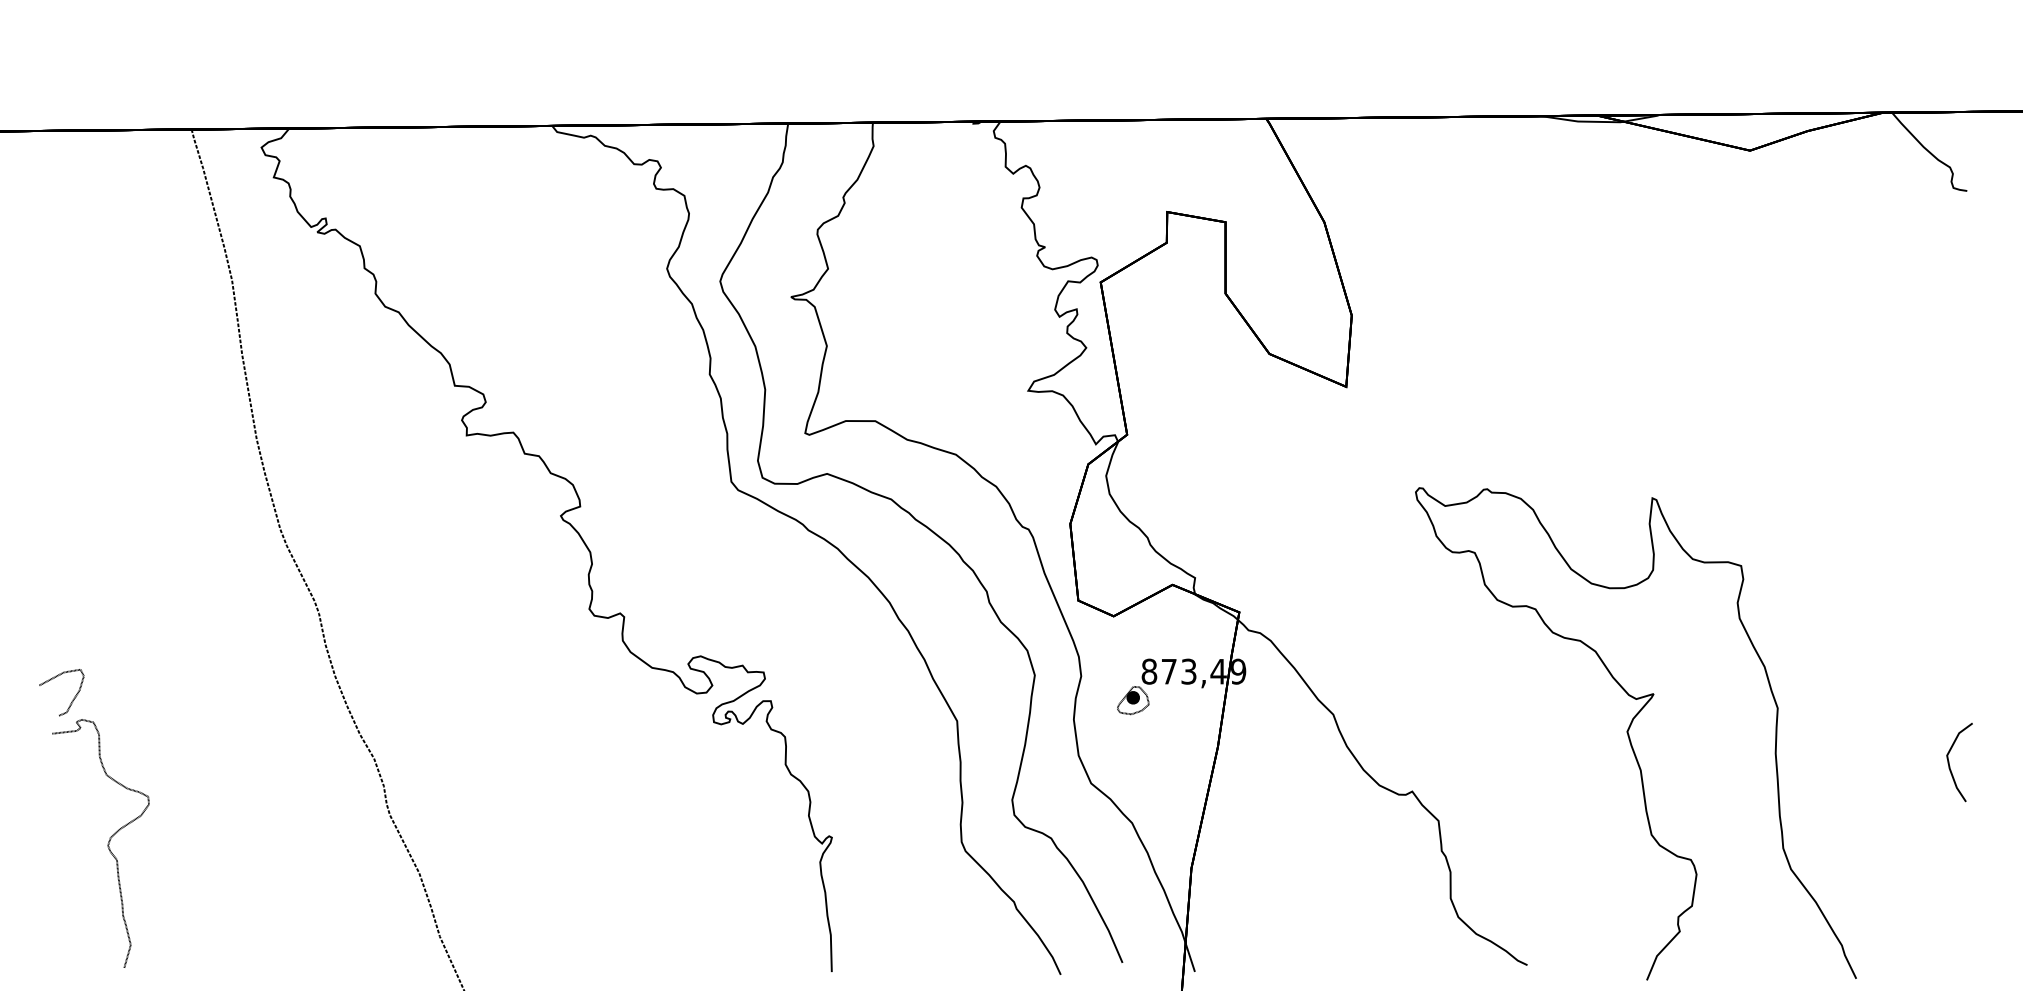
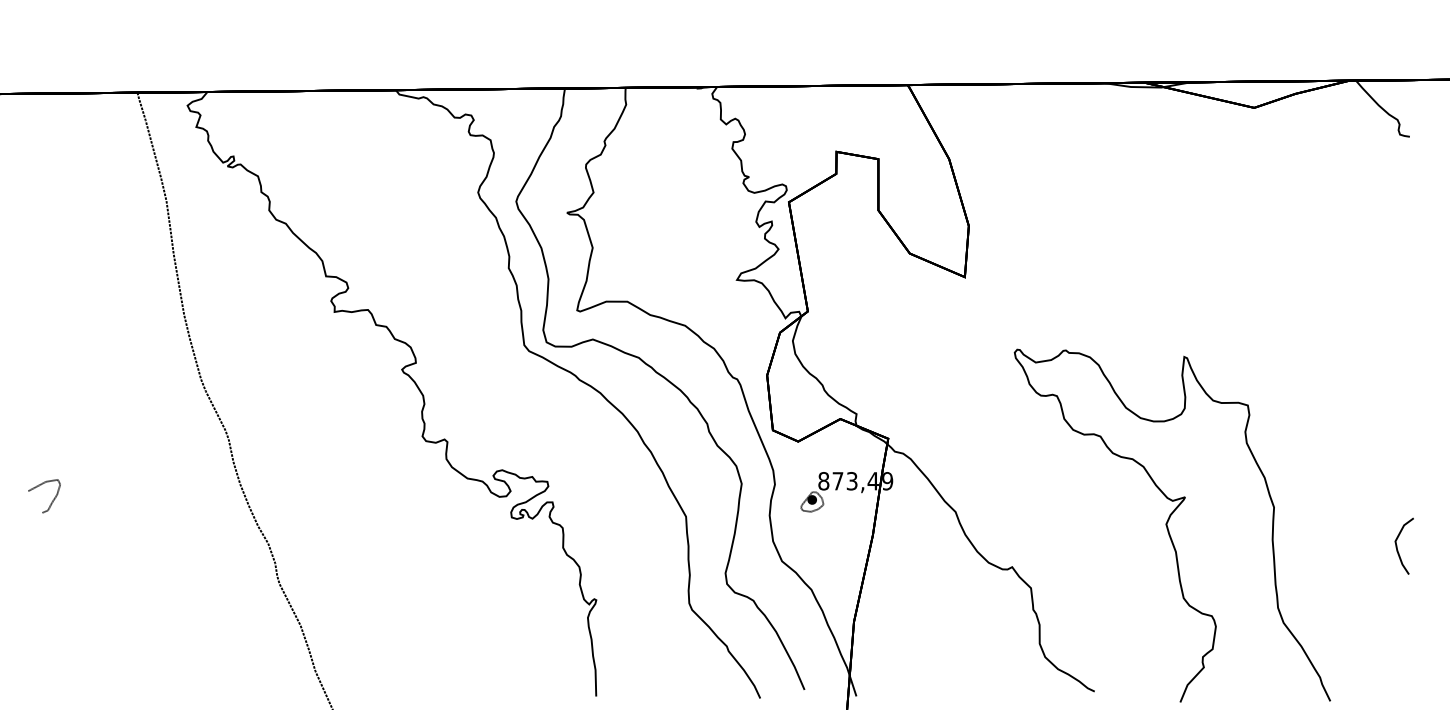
curve: (107, 843) -> (77, 604), removed

